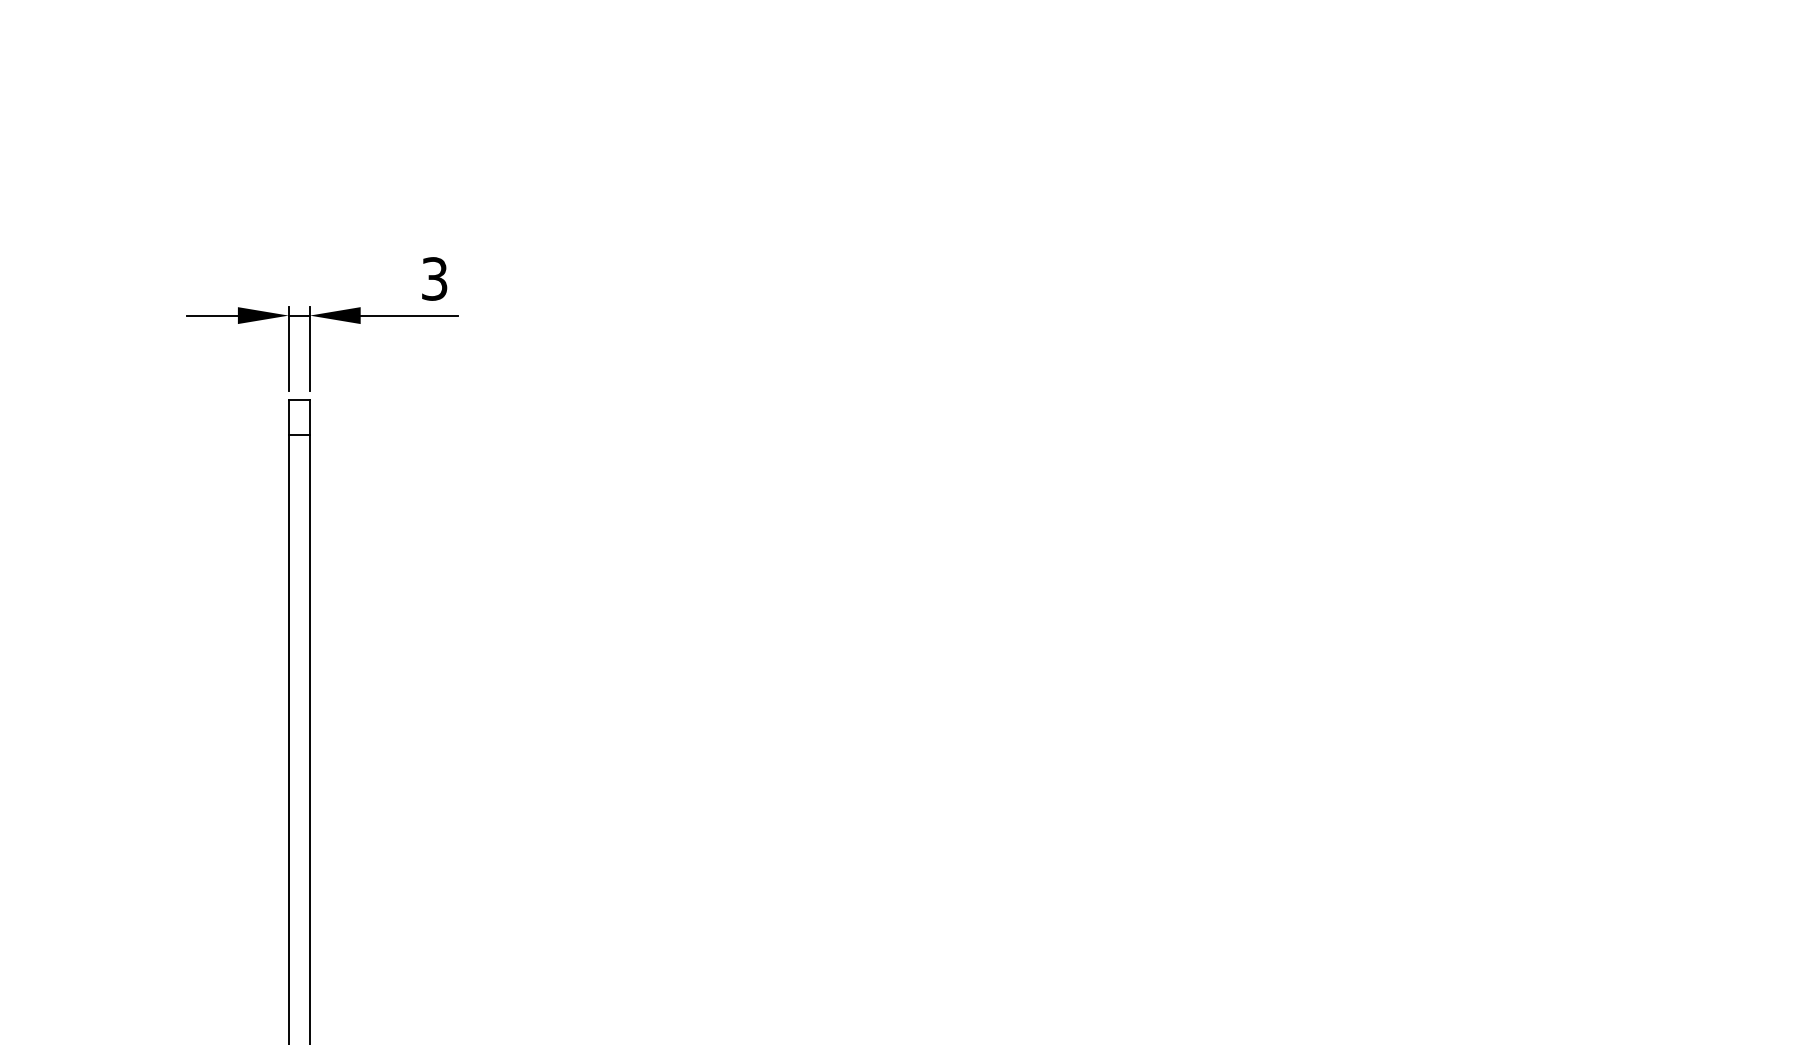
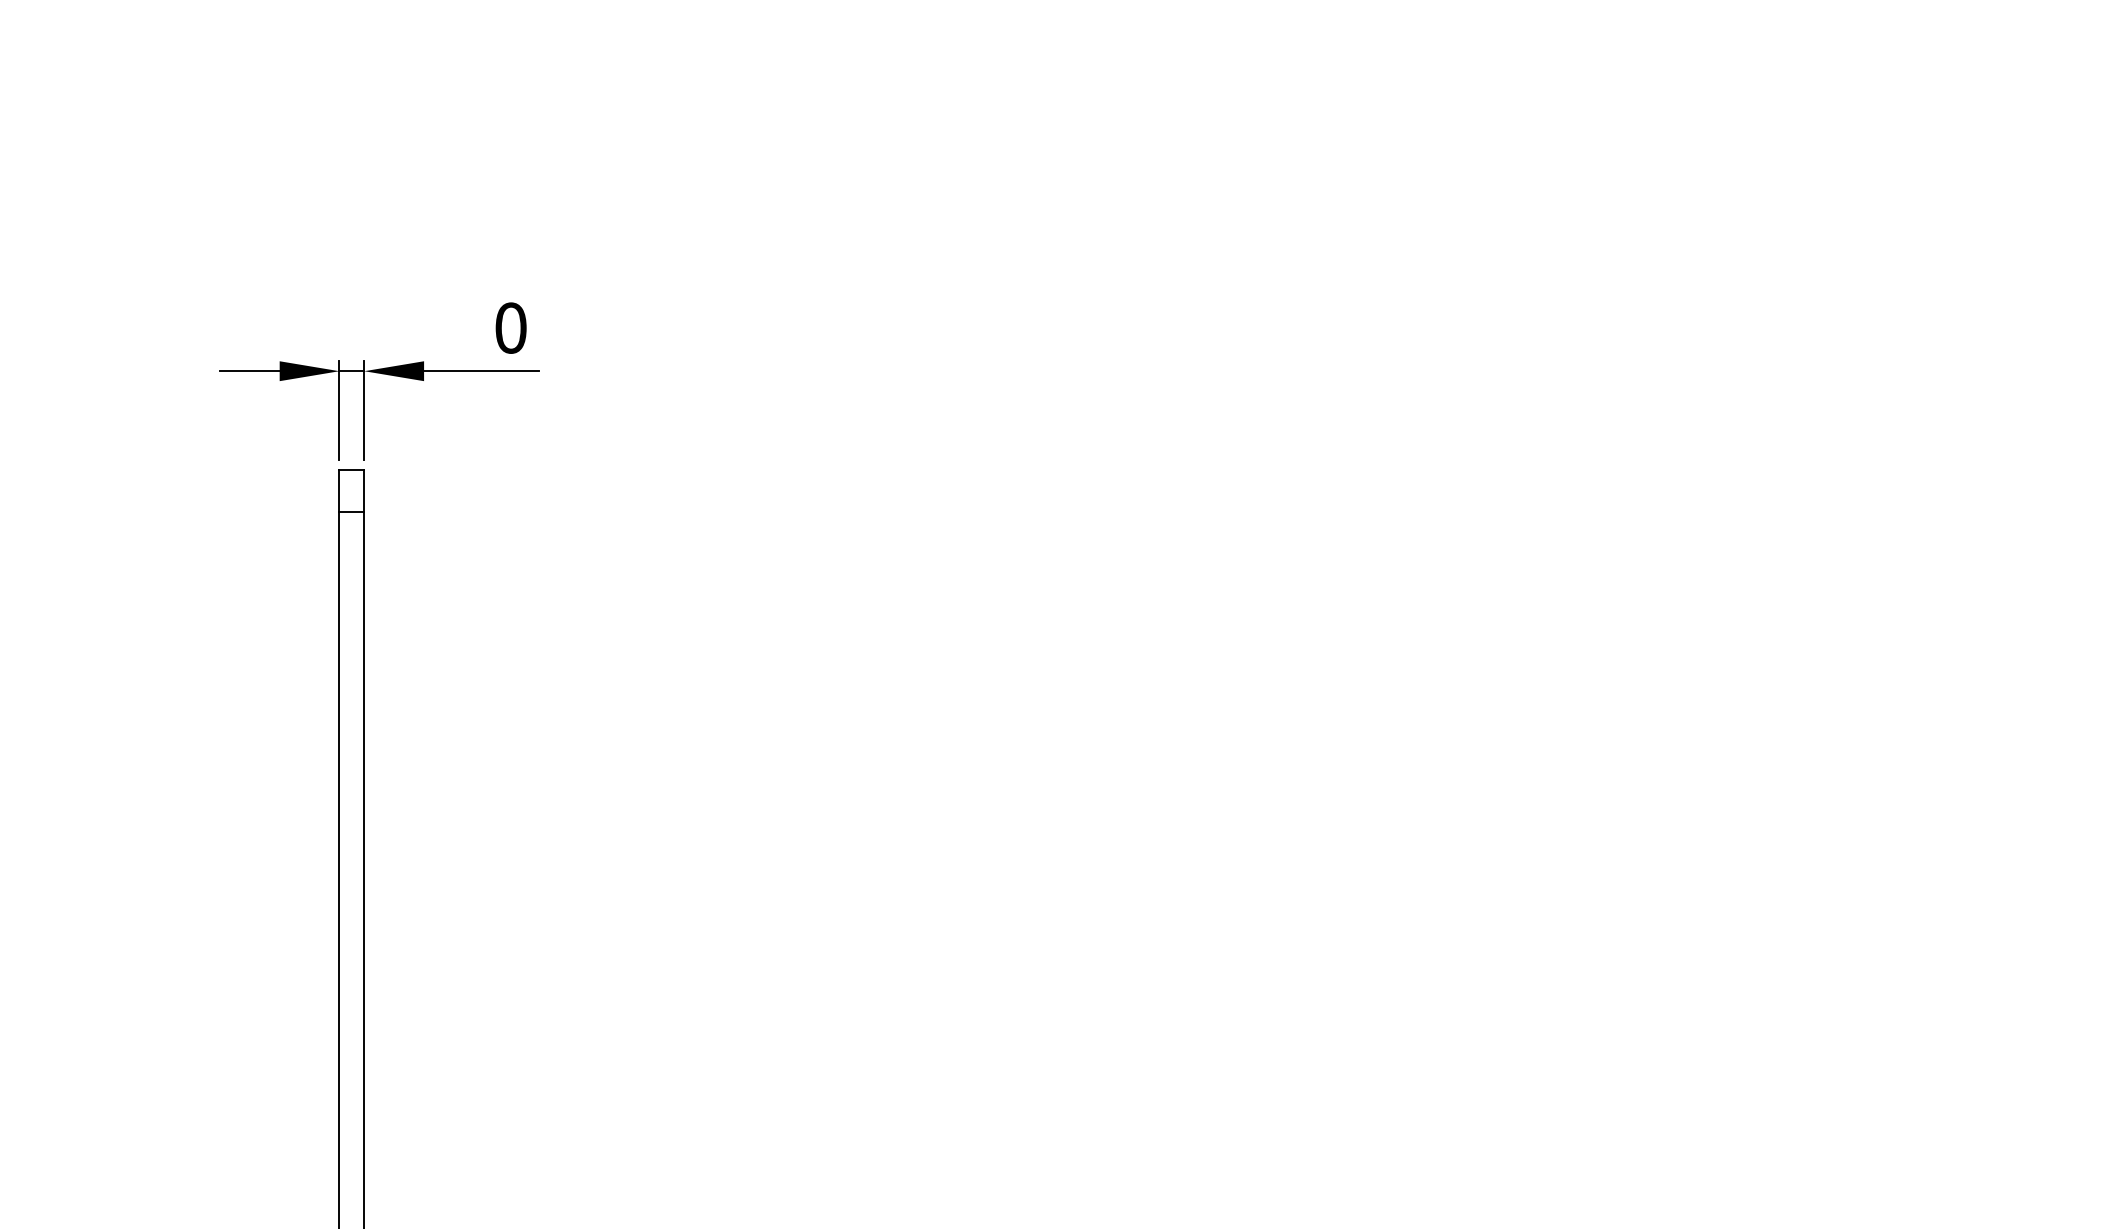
text: (434, 278) -> (510, 327), 3 -> 0

